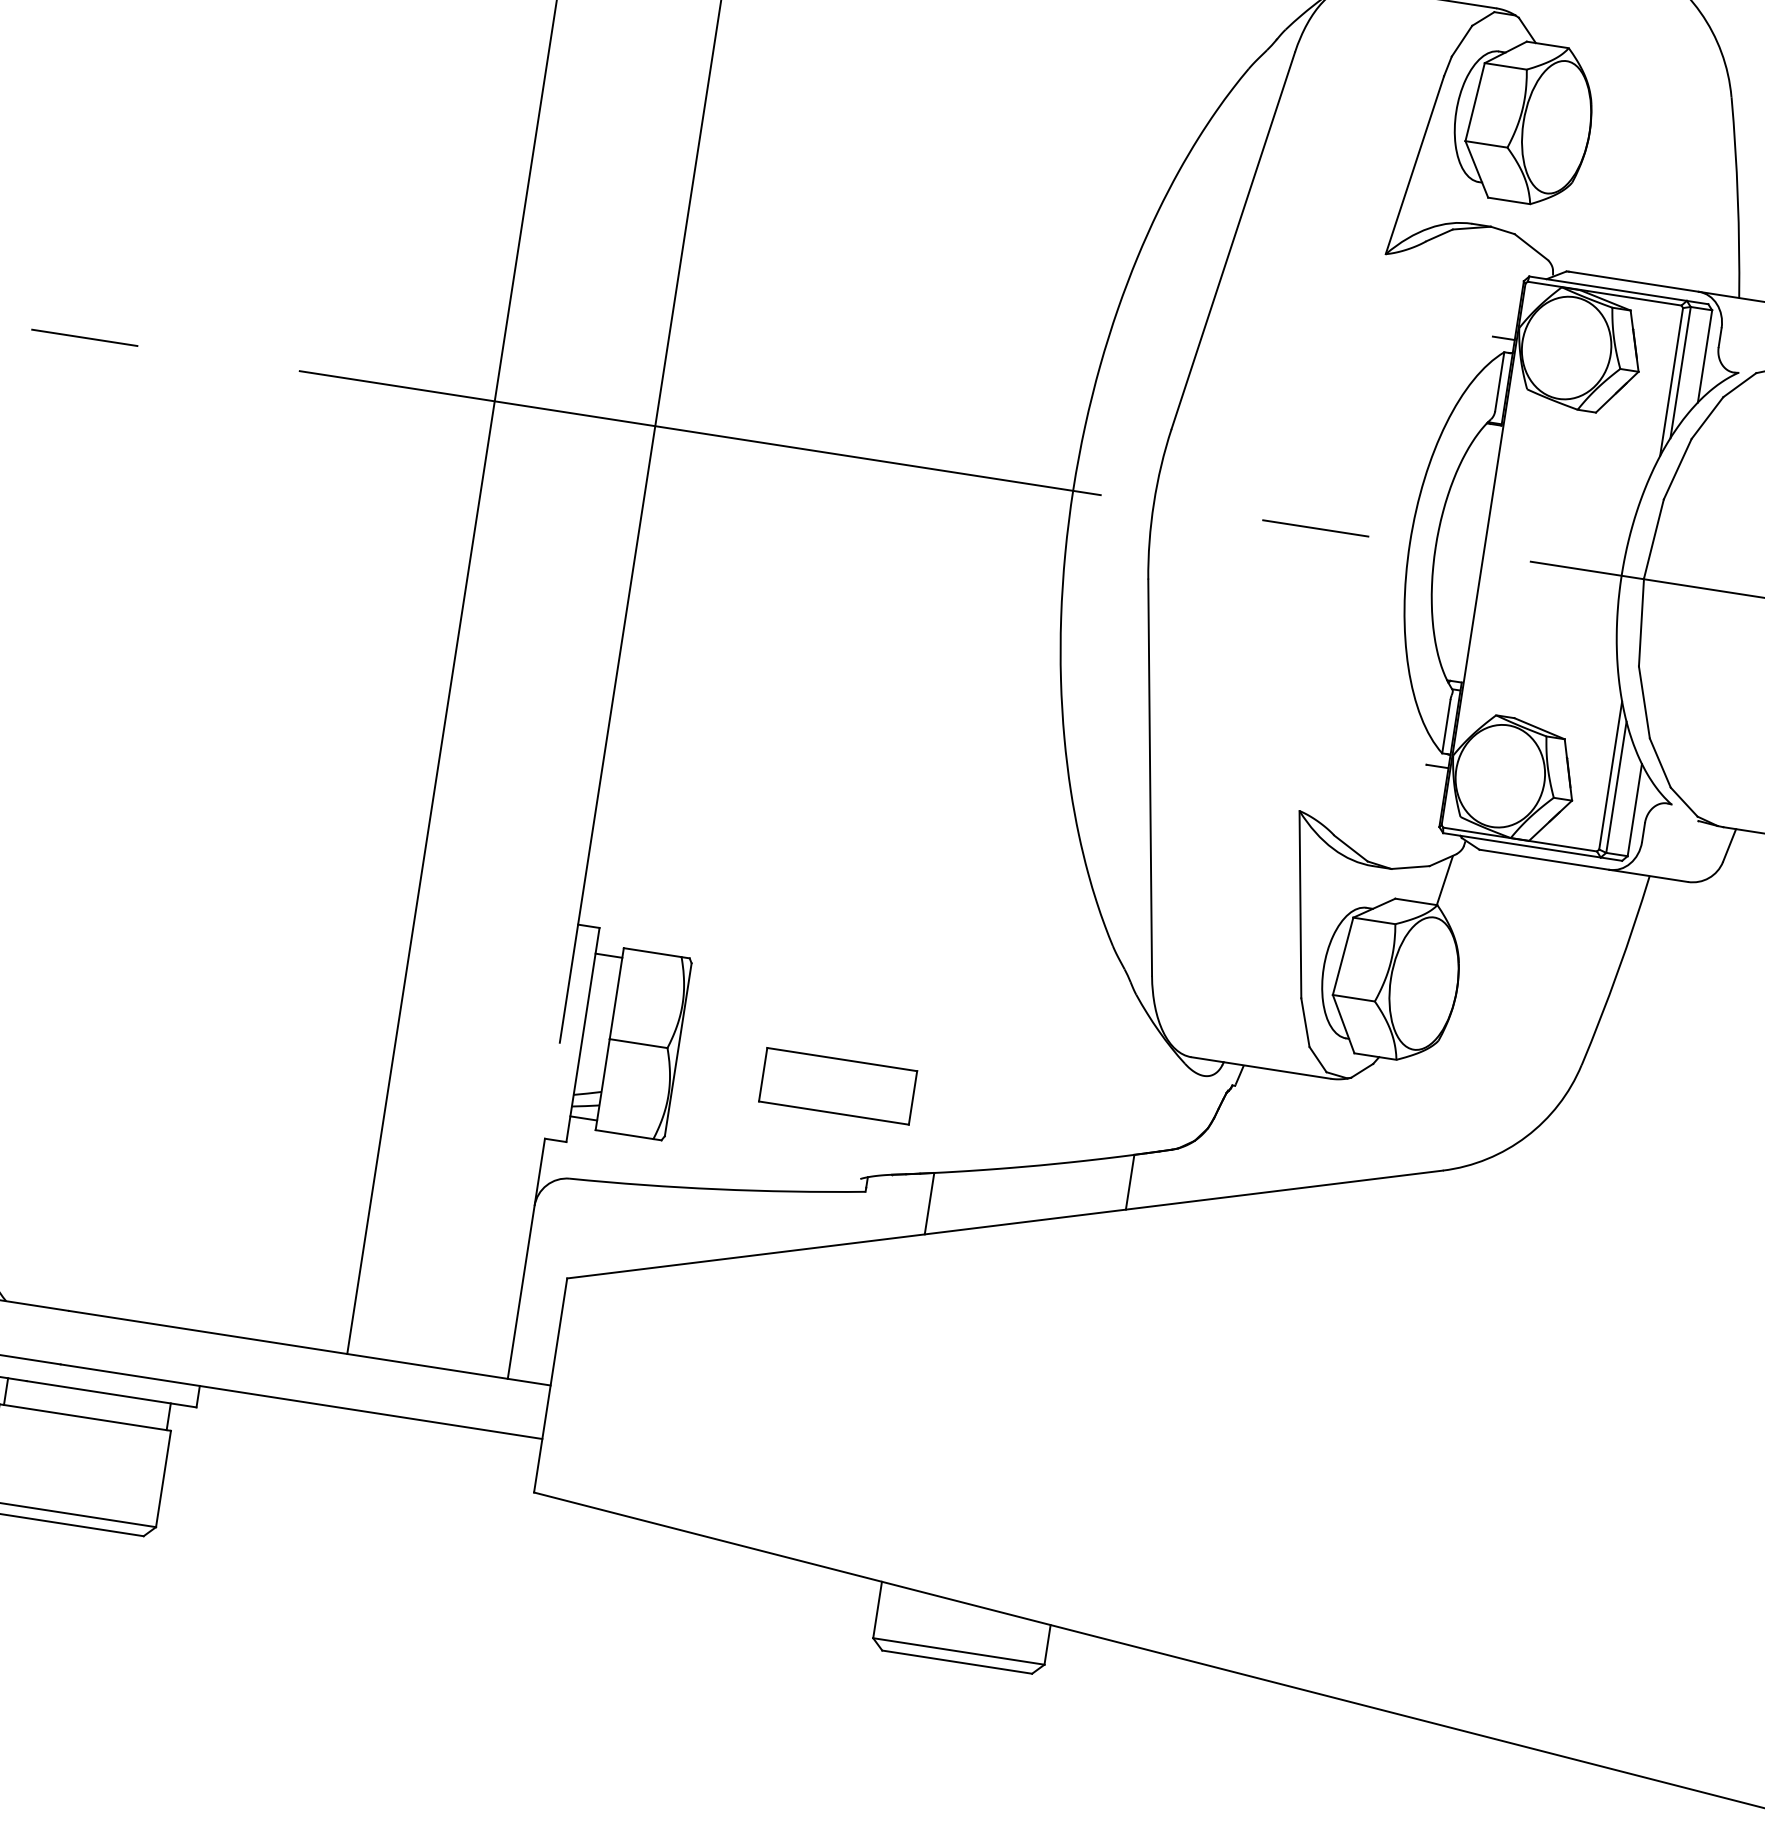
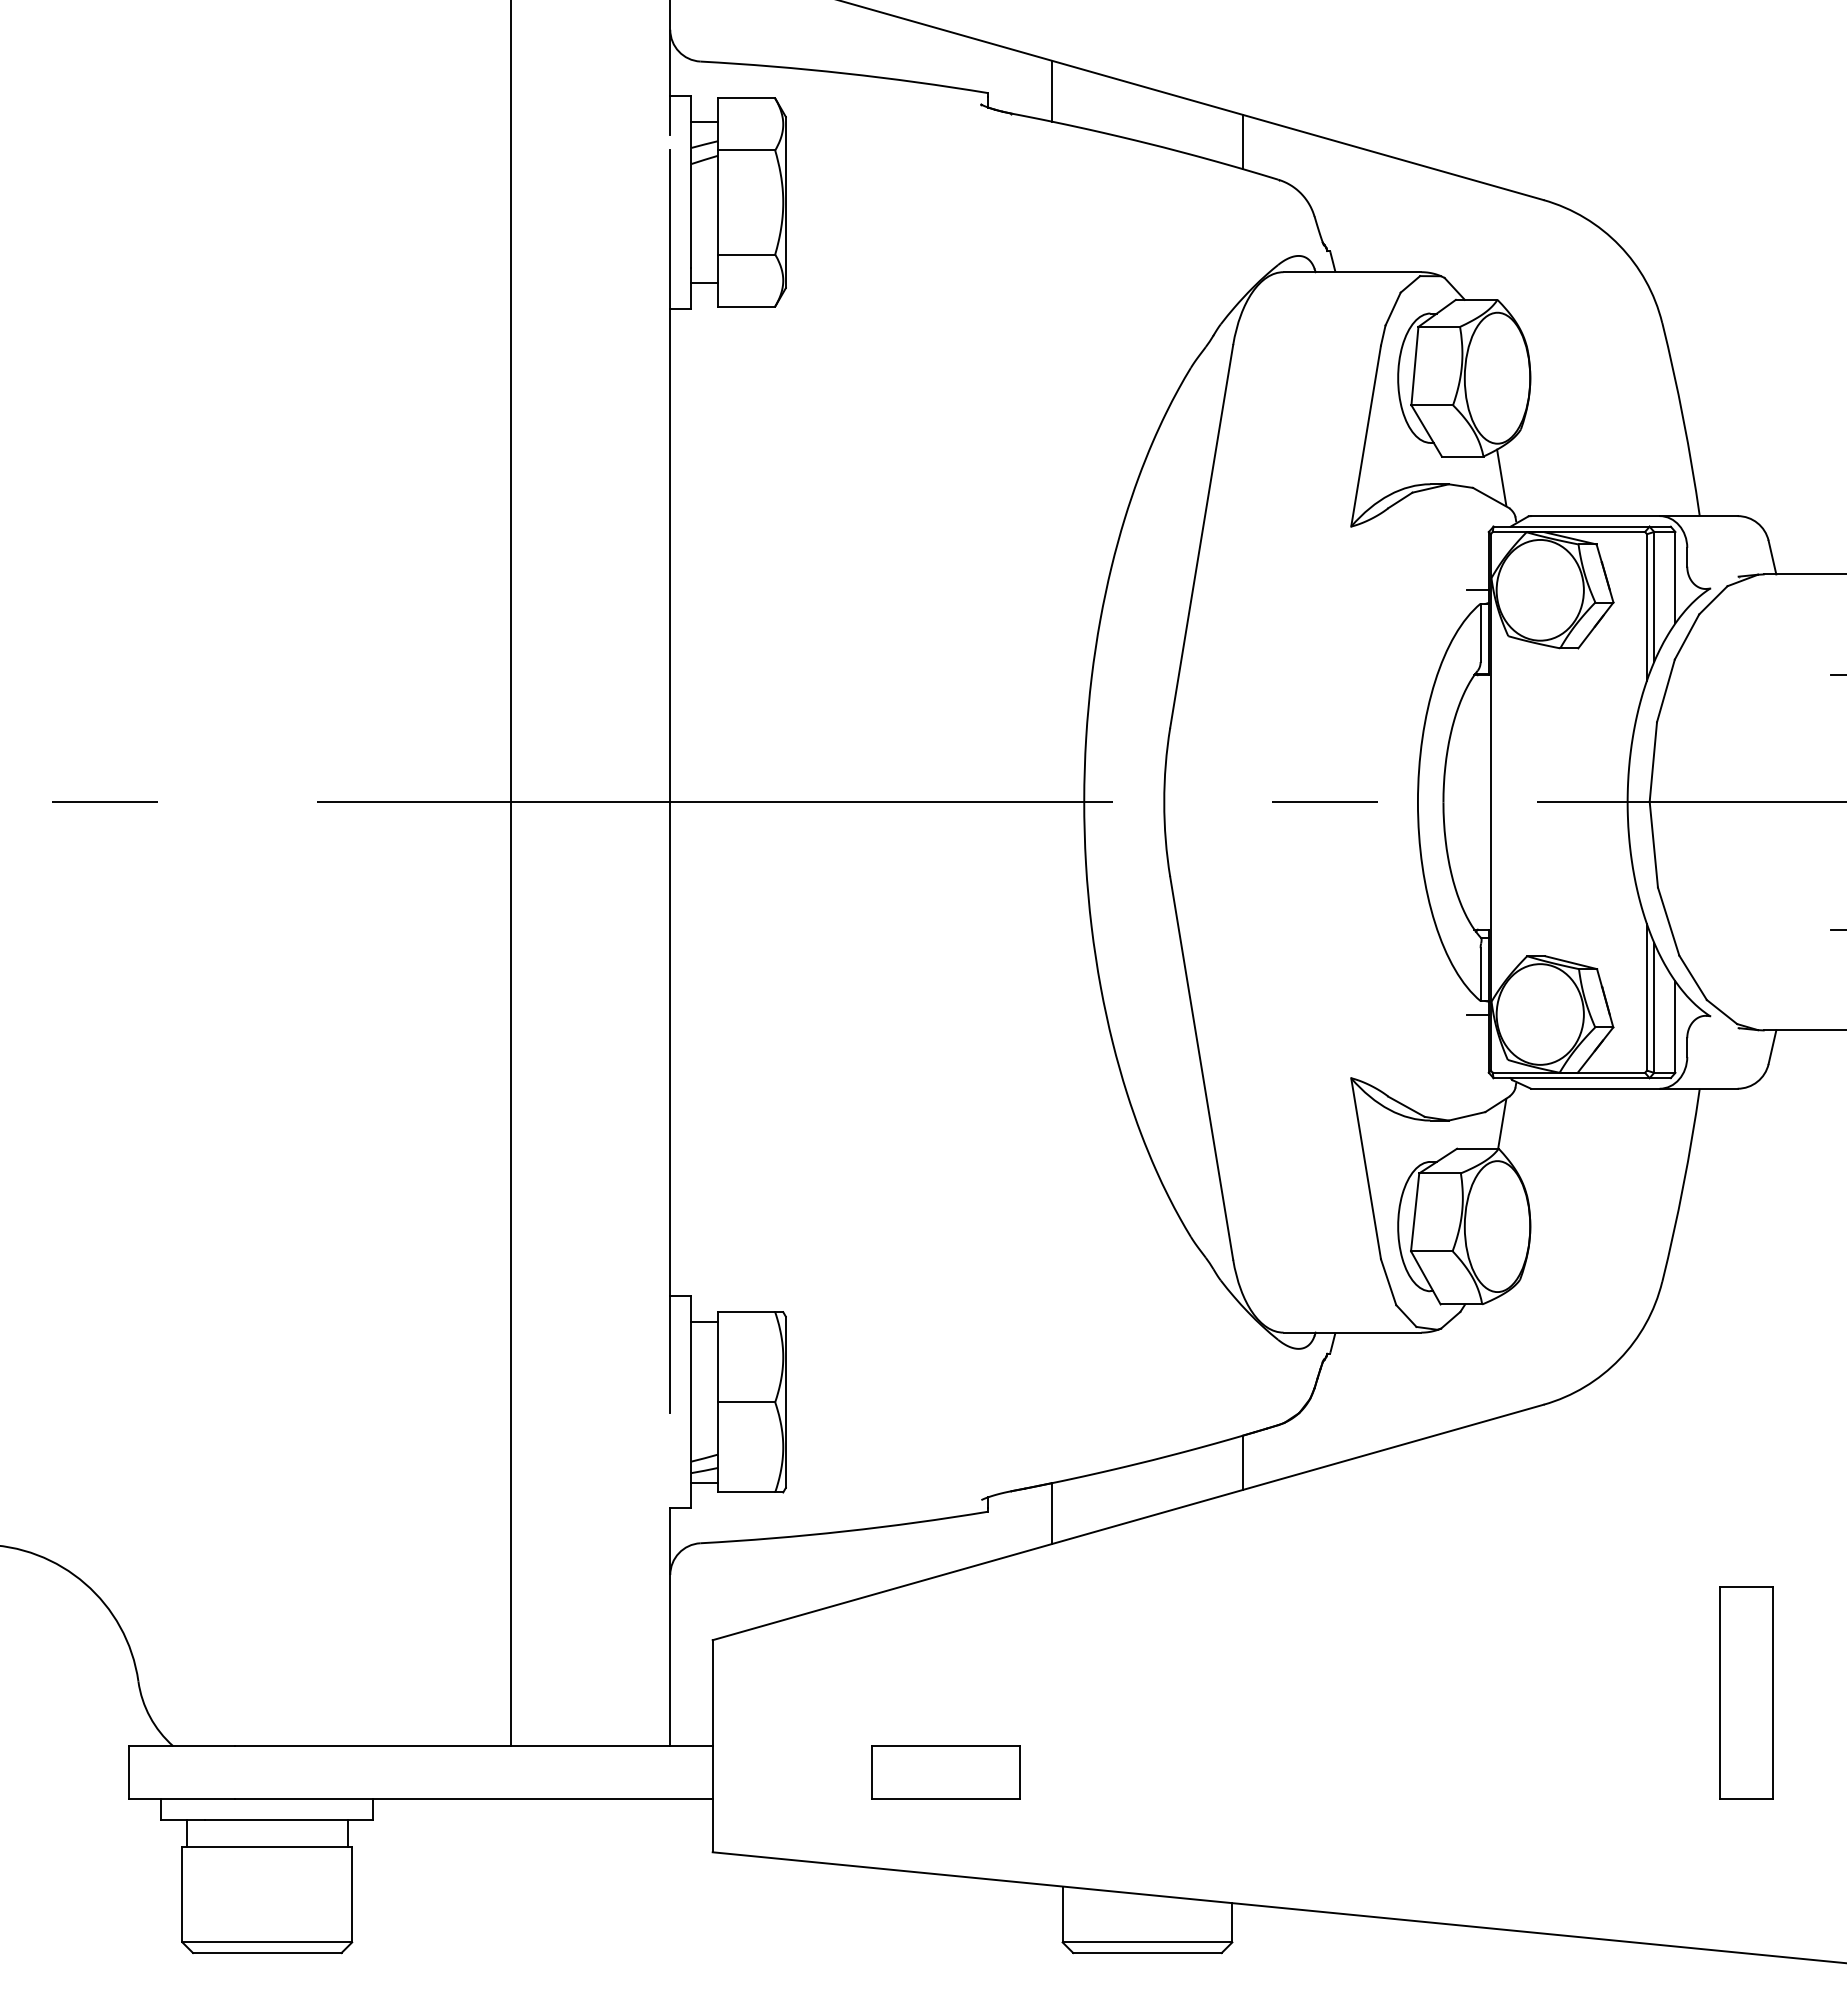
line: (1545, 228) -> (1501, 477), added
part: (837, 1086) -> (945, 1772), moved
part: (1602, 1492) -> (1746, 1692), added

